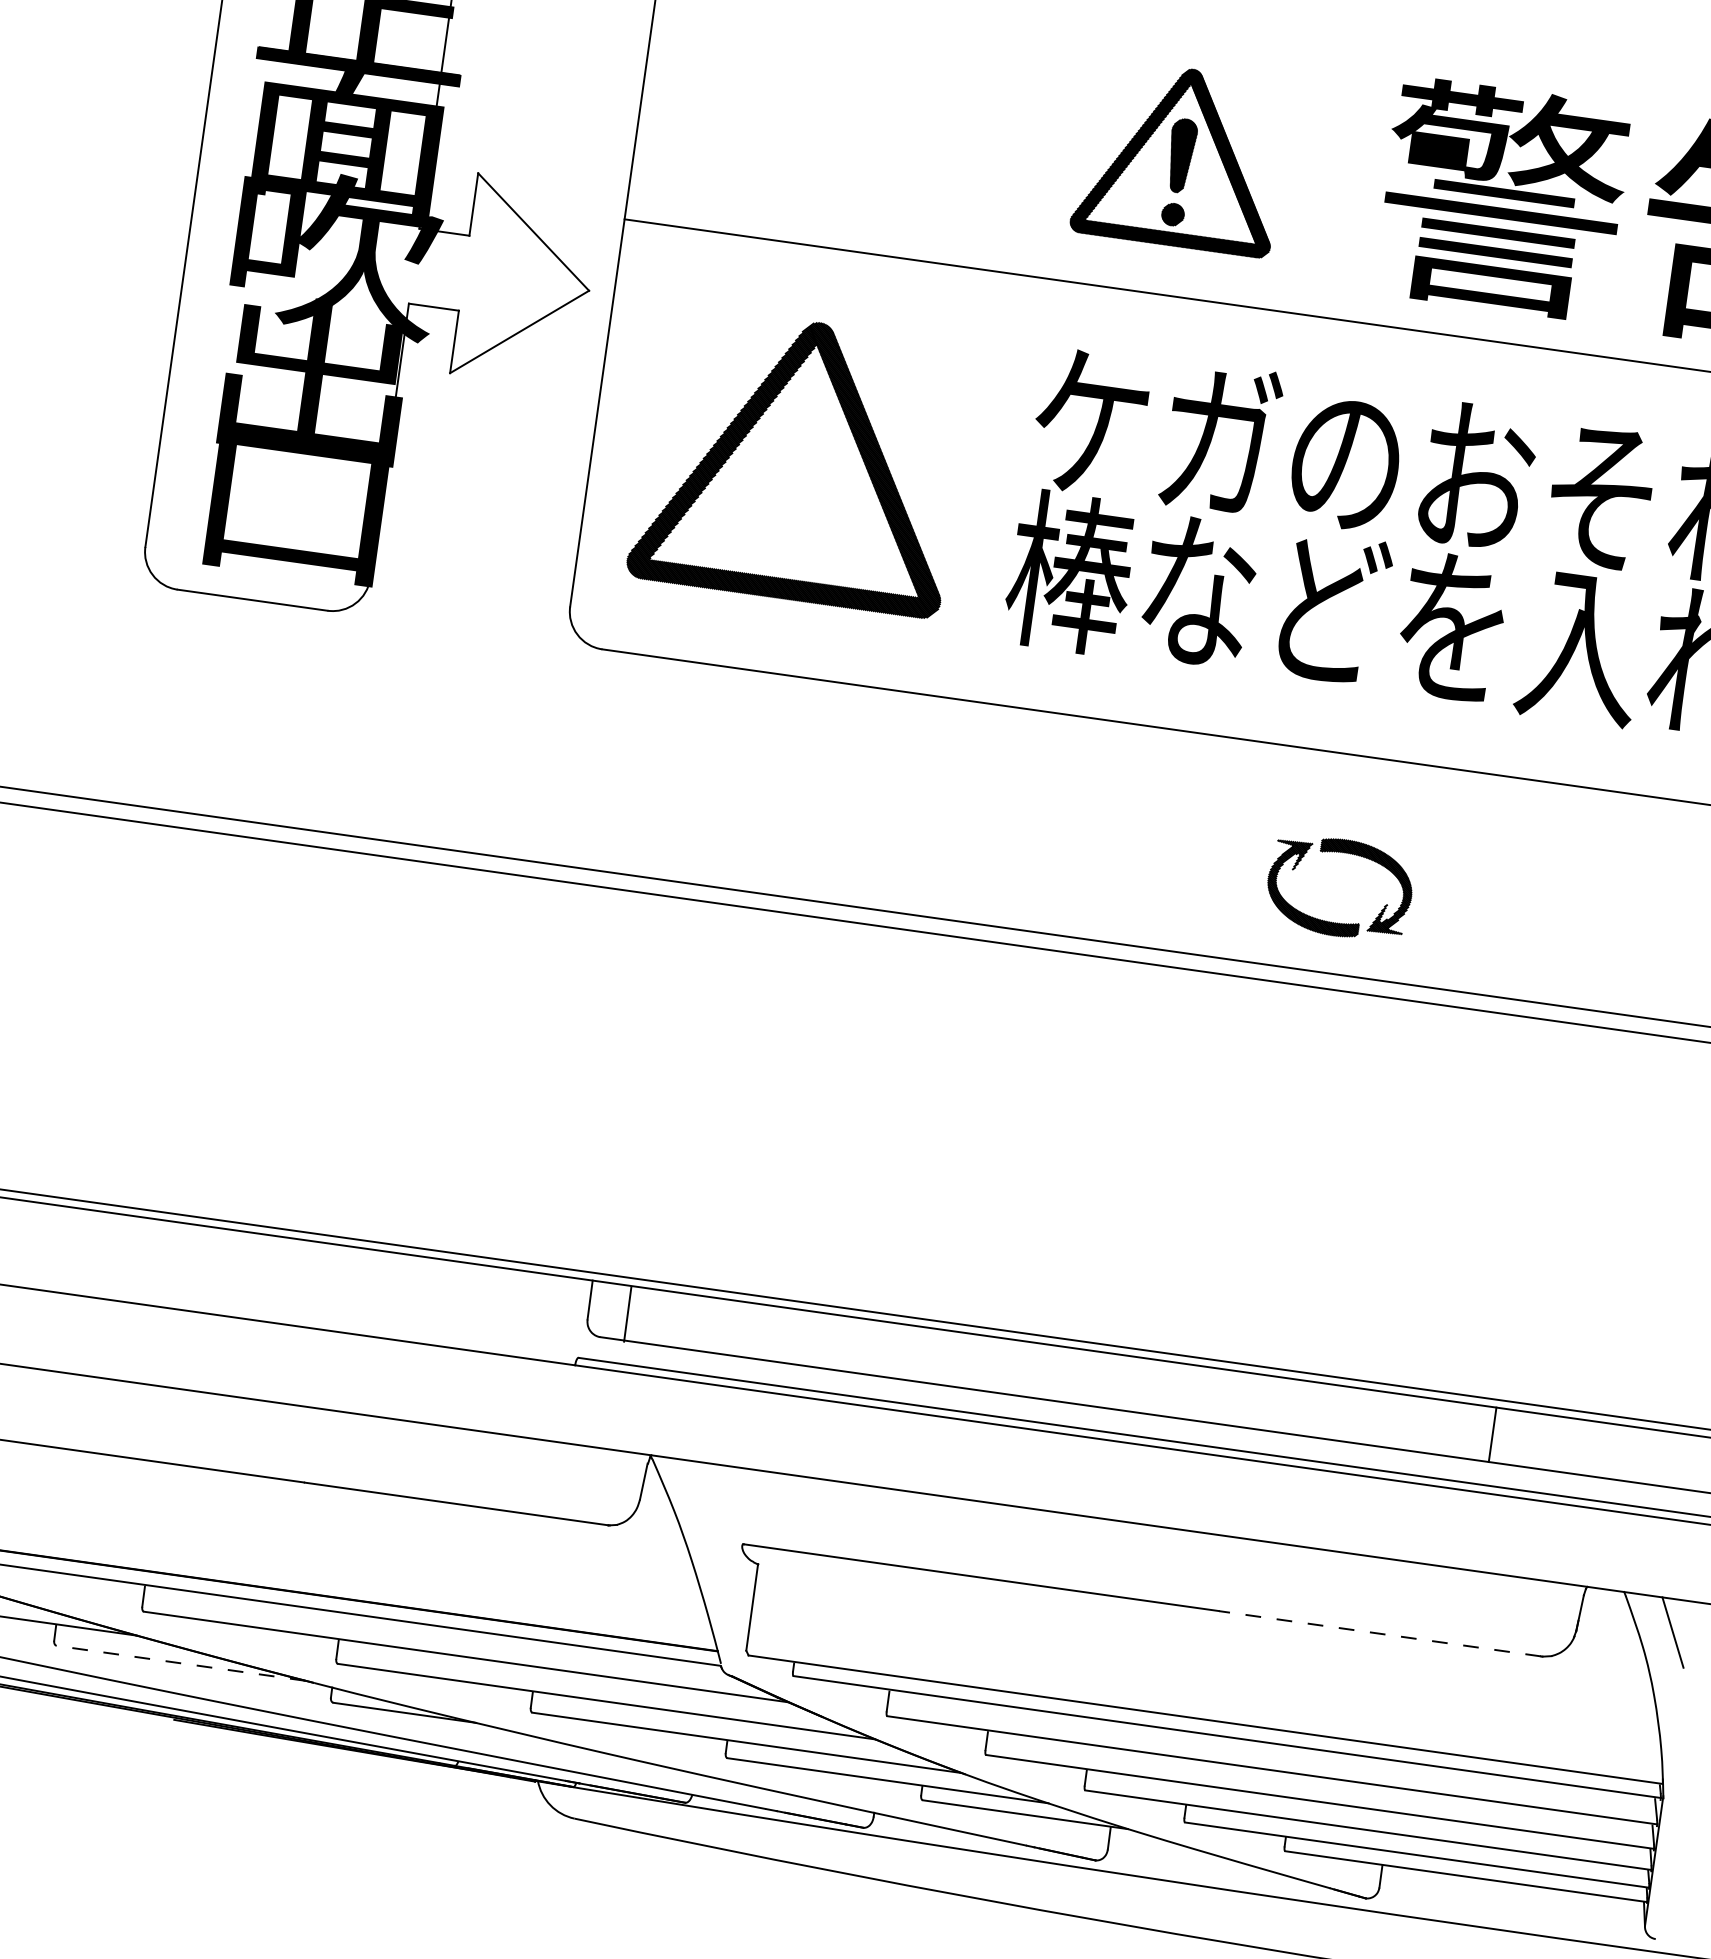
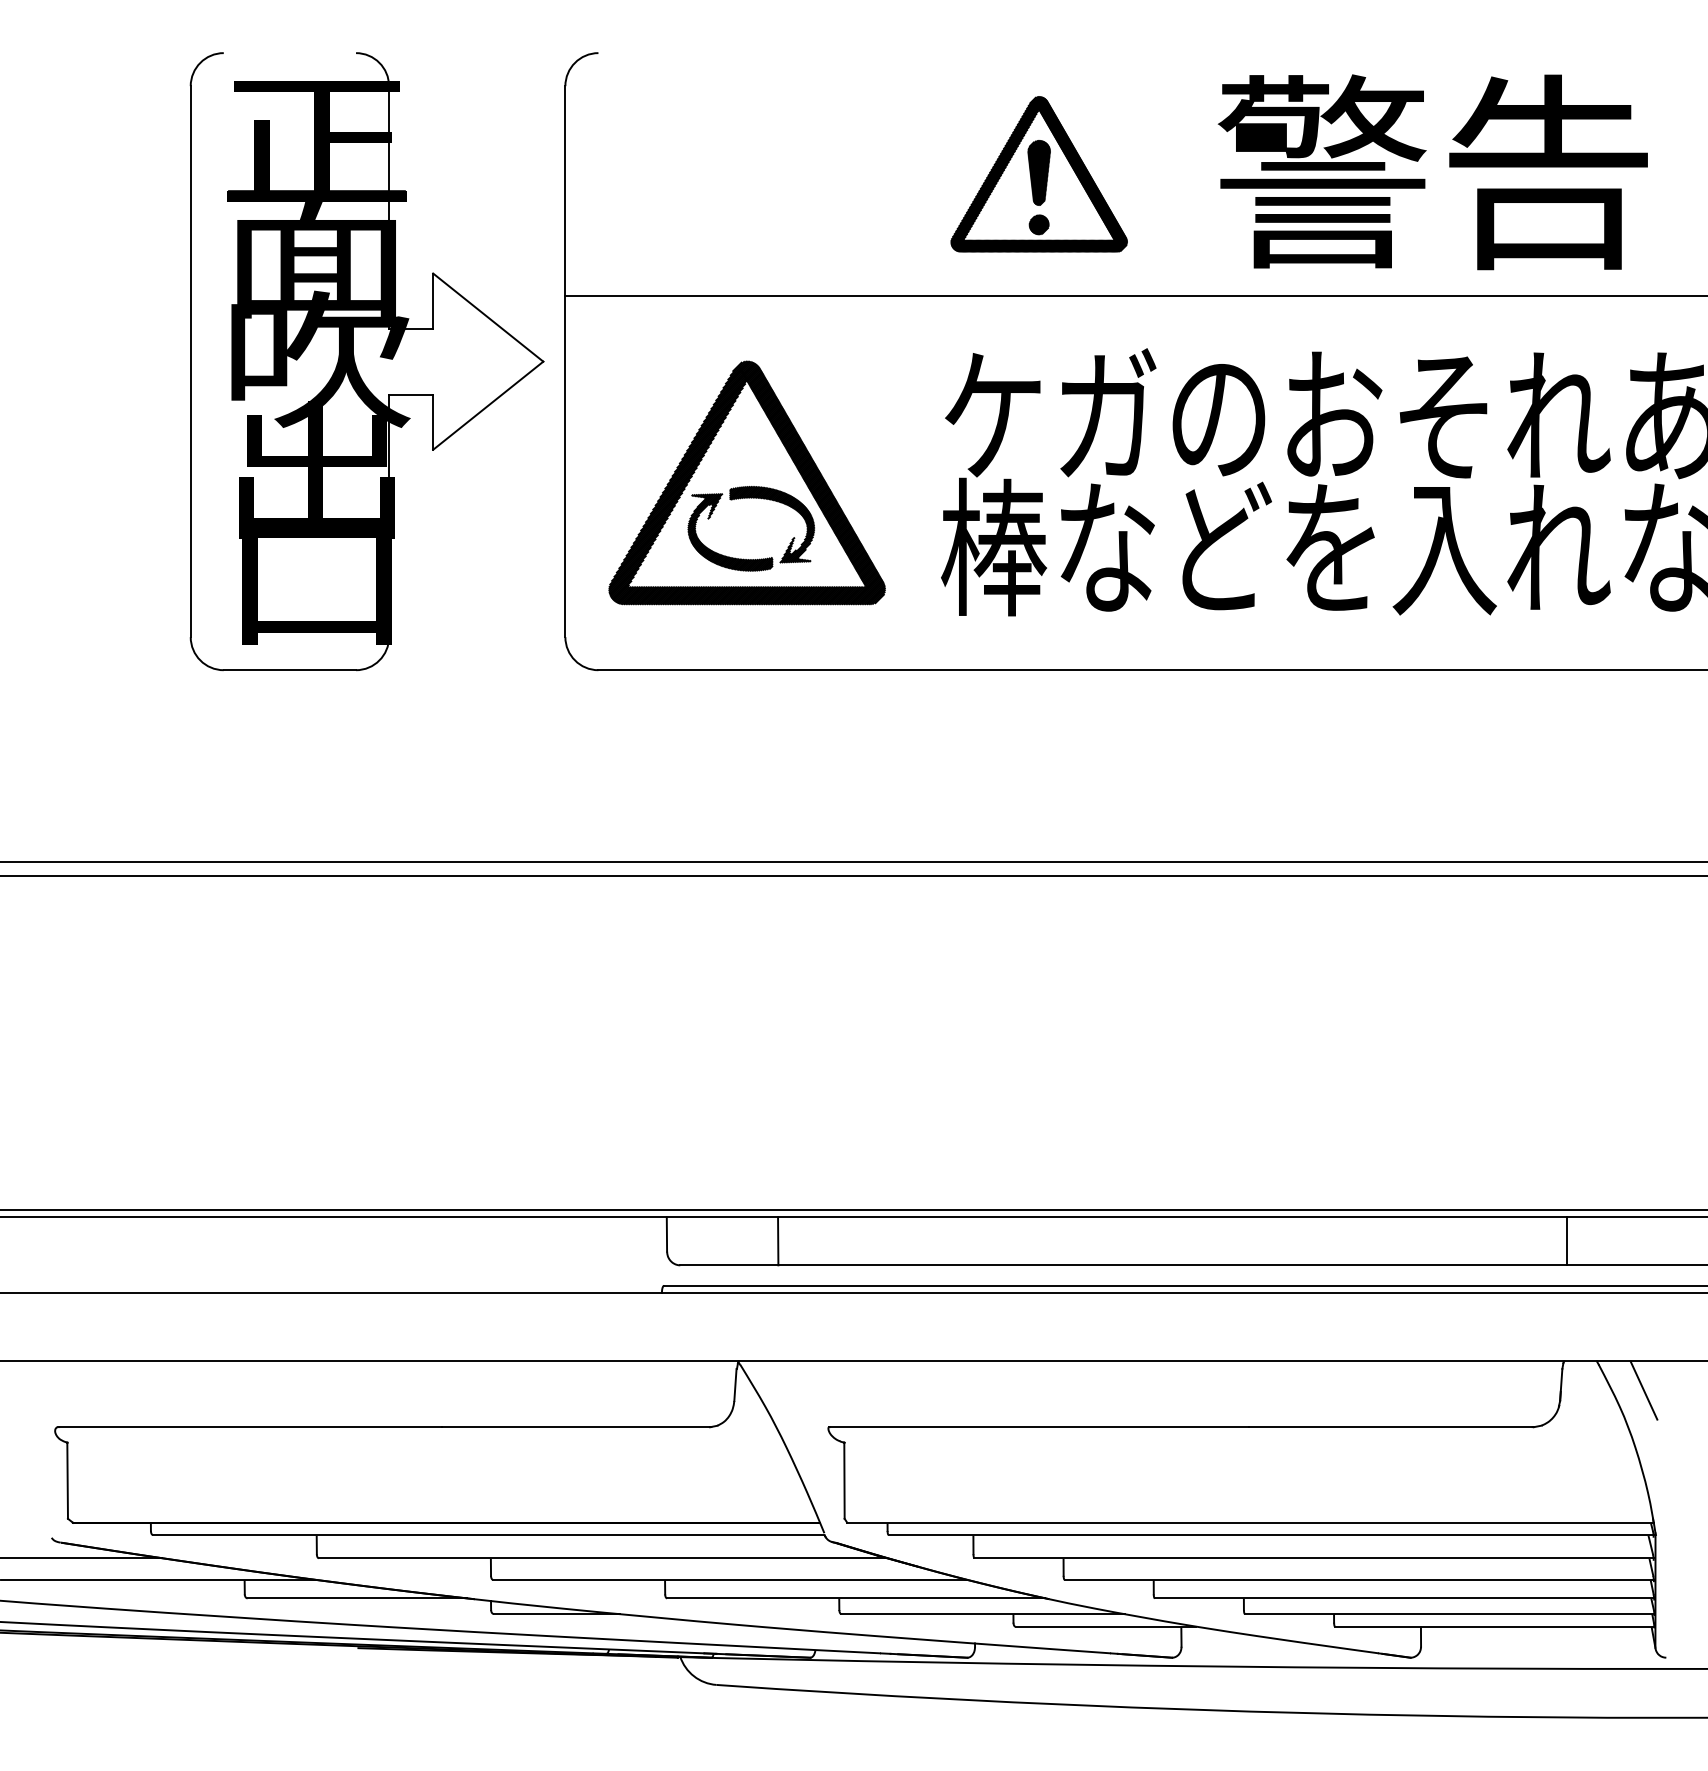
part: (1344, 853) -> (751, 498), moved
line: (628, 1314) -> (778, 1241), moved
line: (1492, 1434) -> (1566, 1241), moved
line: (1379, 1634) -> (1390, 1427), dashed -> solid
line: (181, 1663) -> (357, 1598), dashed -> solid

